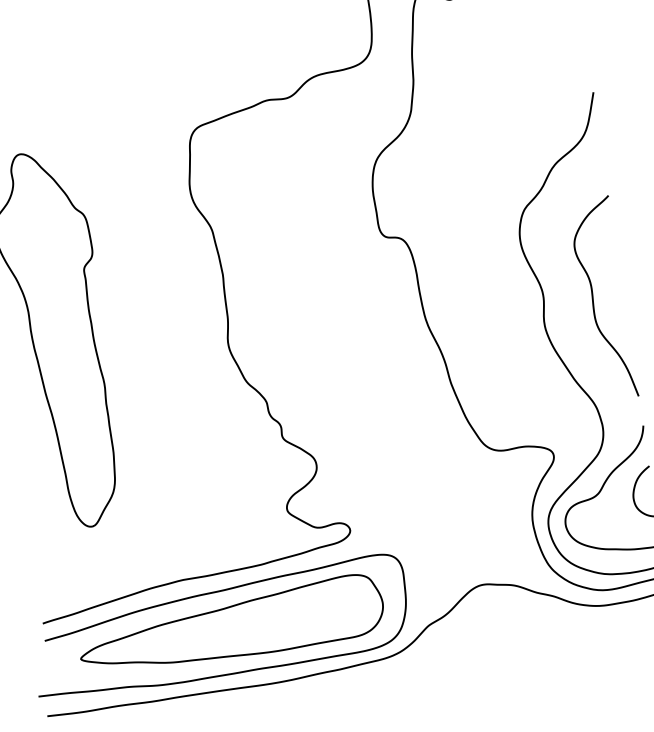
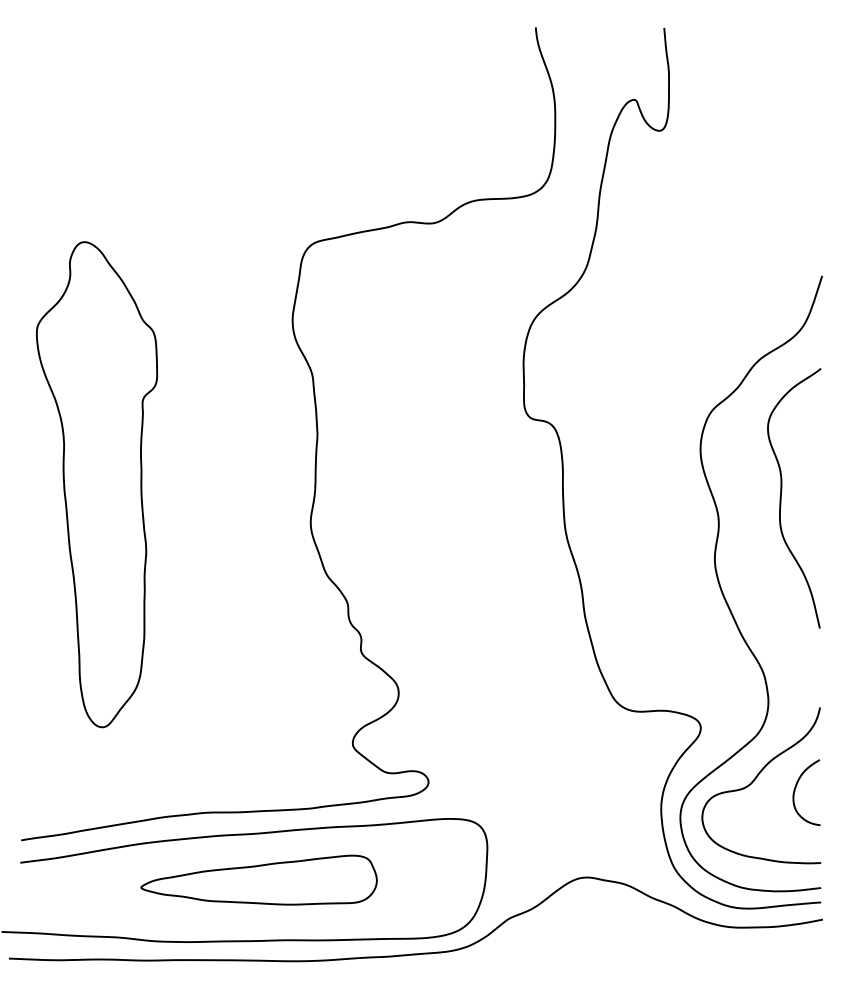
curve: (593, 300) -> (781, 498), moved
part: (230, 625) -> (258, 879), size x0.6

